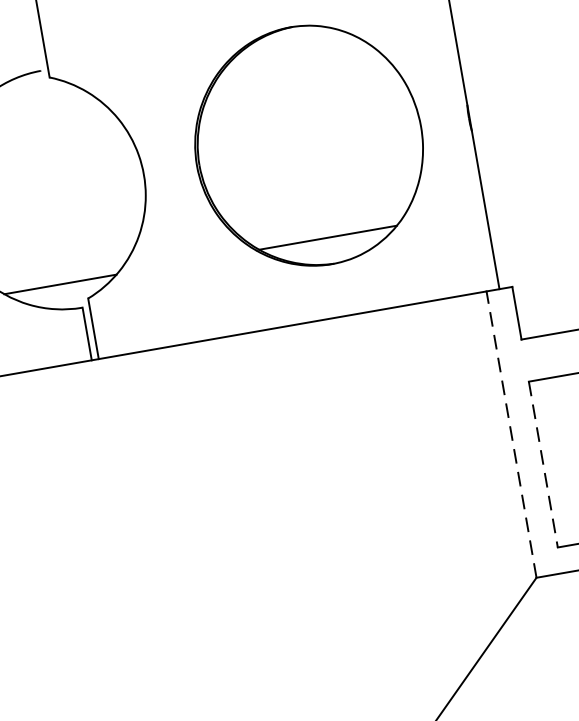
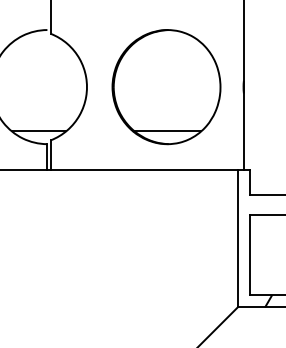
line: (511, 434) -> (237, 238), dashed -> solid
line: (544, 465) -> (250, 255), dashed -> solid

